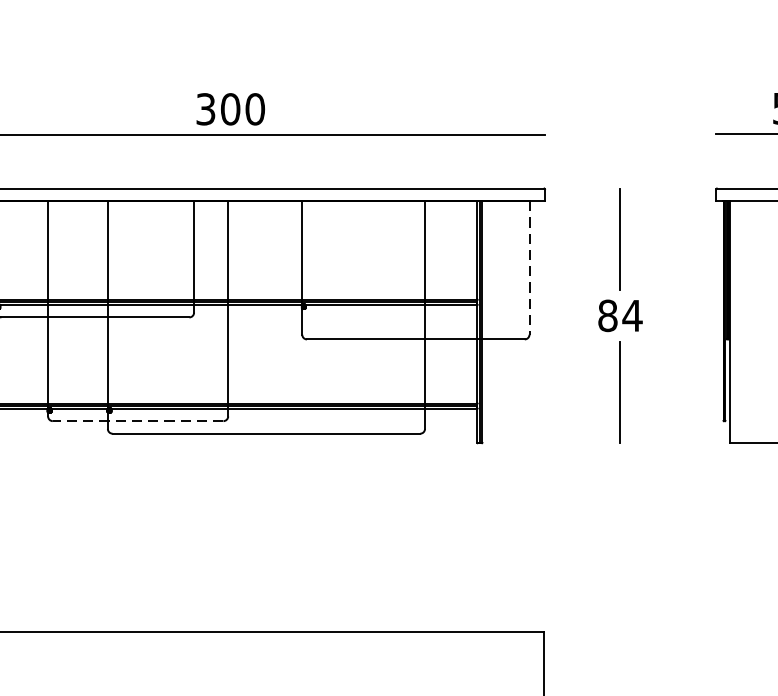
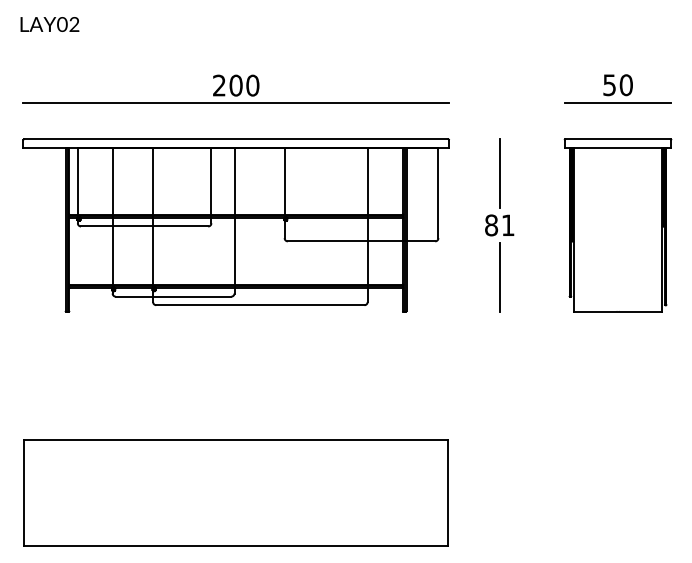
text: (206, 109) -> (219, 85), 300 -> 200
line: (529, 268) -> (438, 193), dashed -> solid
text: (633, 314) -> (508, 224), 84 -> 81
line: (138, 420) -> (173, 296), dashed -> solid

